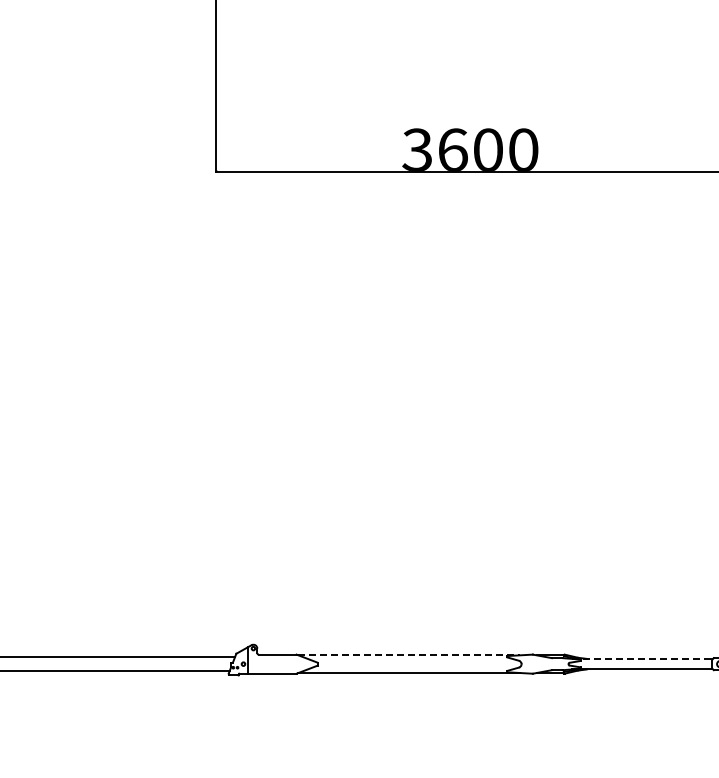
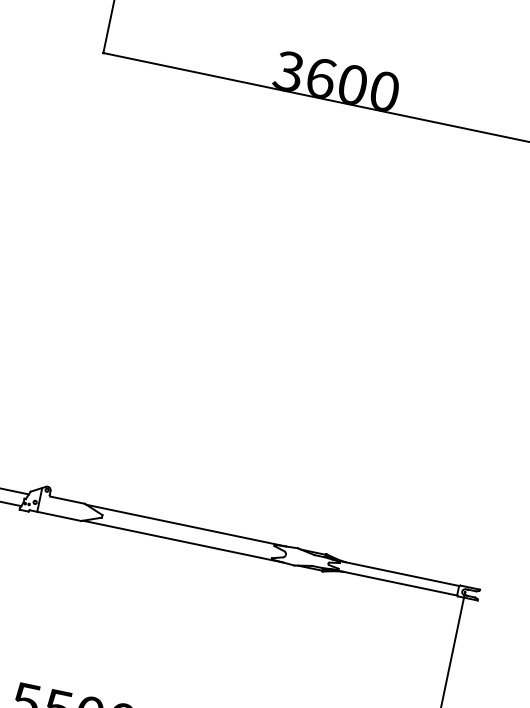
line: (409, 655) -> (186, 525), dashed -> solid
line: (642, 658) -> (396, 572), dashed -> solid

